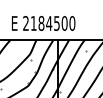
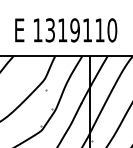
text: (45, 22) -> (69, 28), 2184500 -> 1319110

